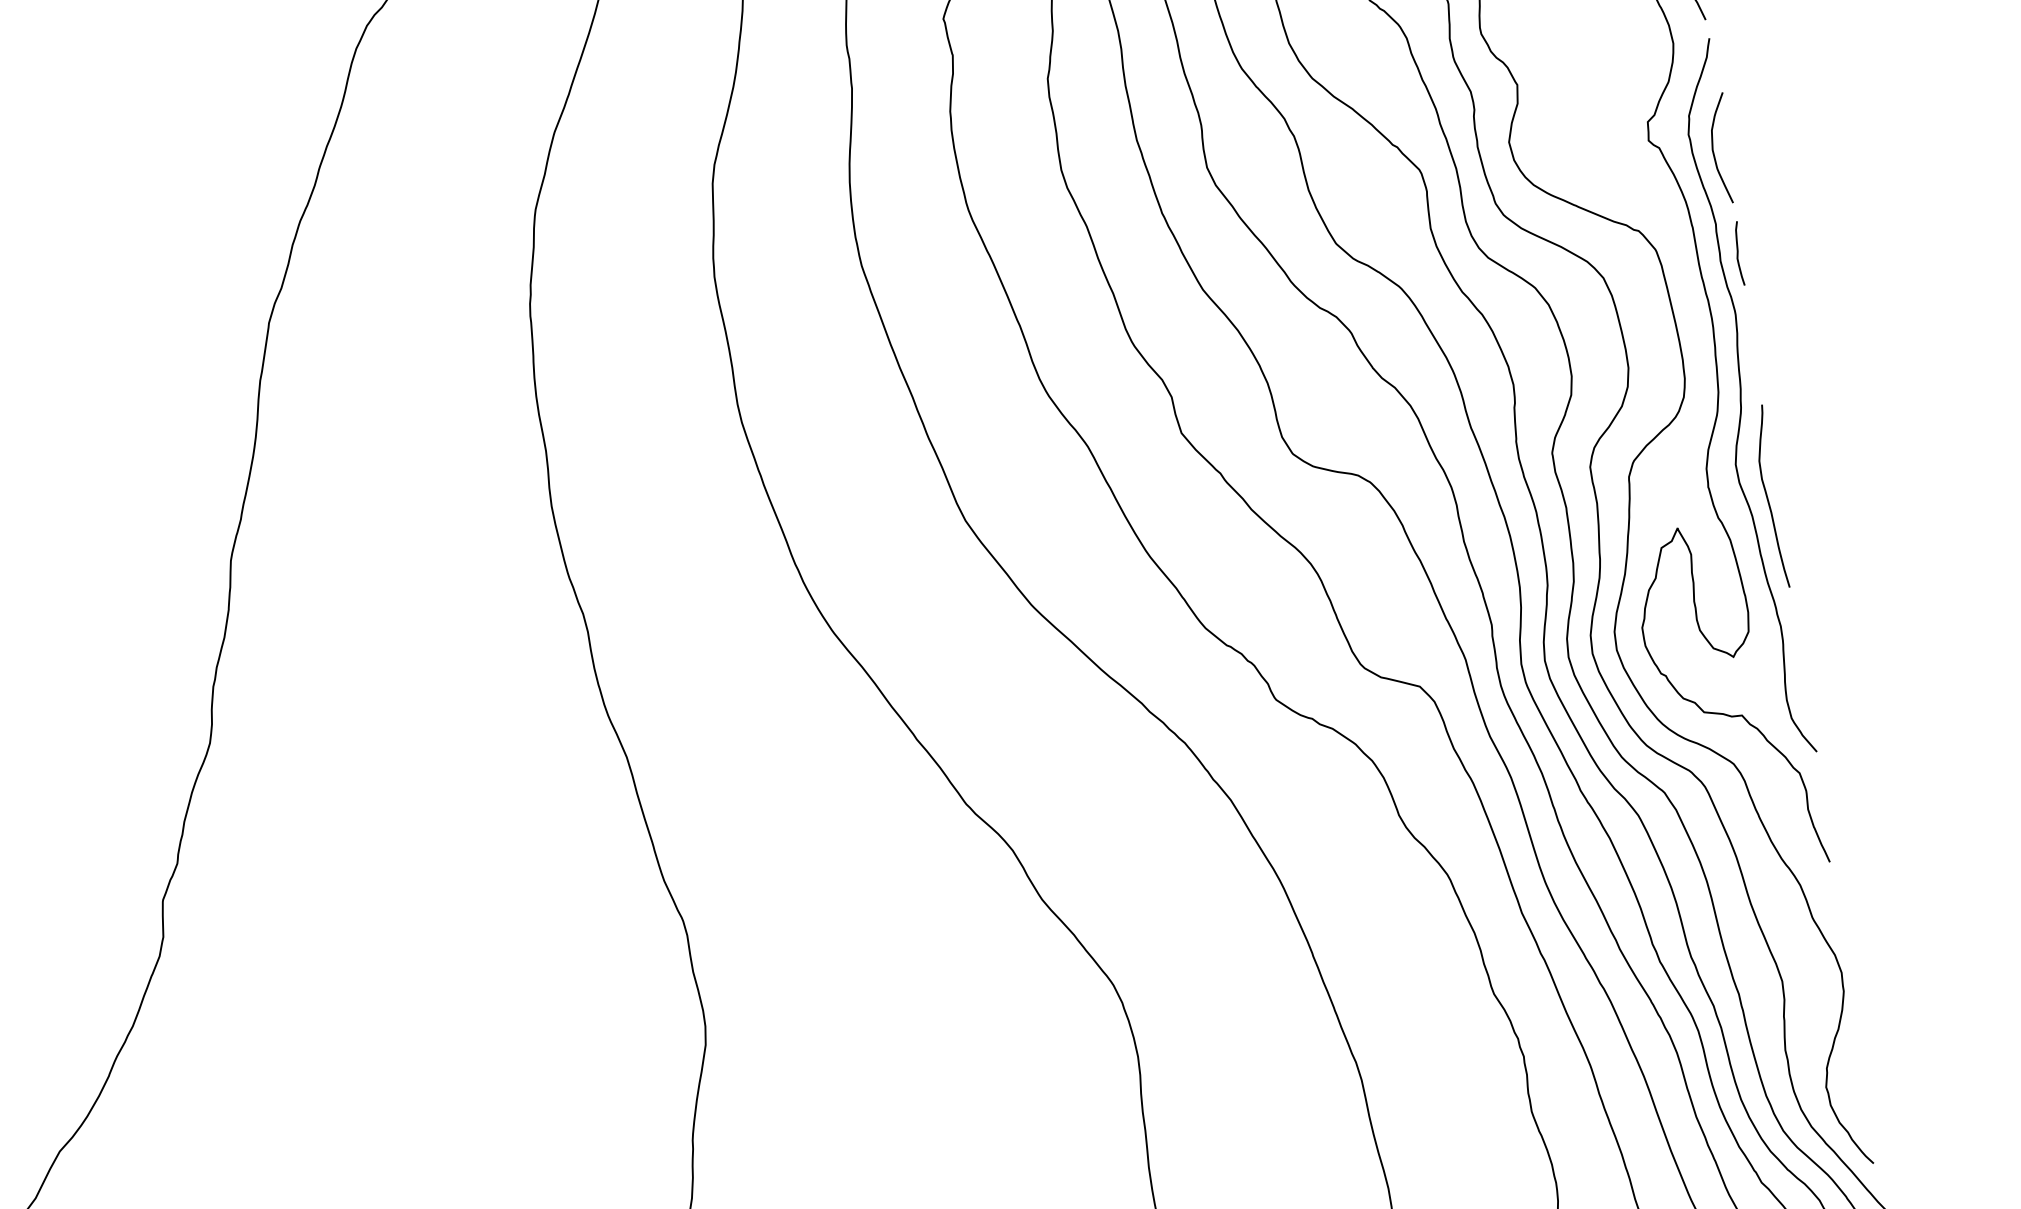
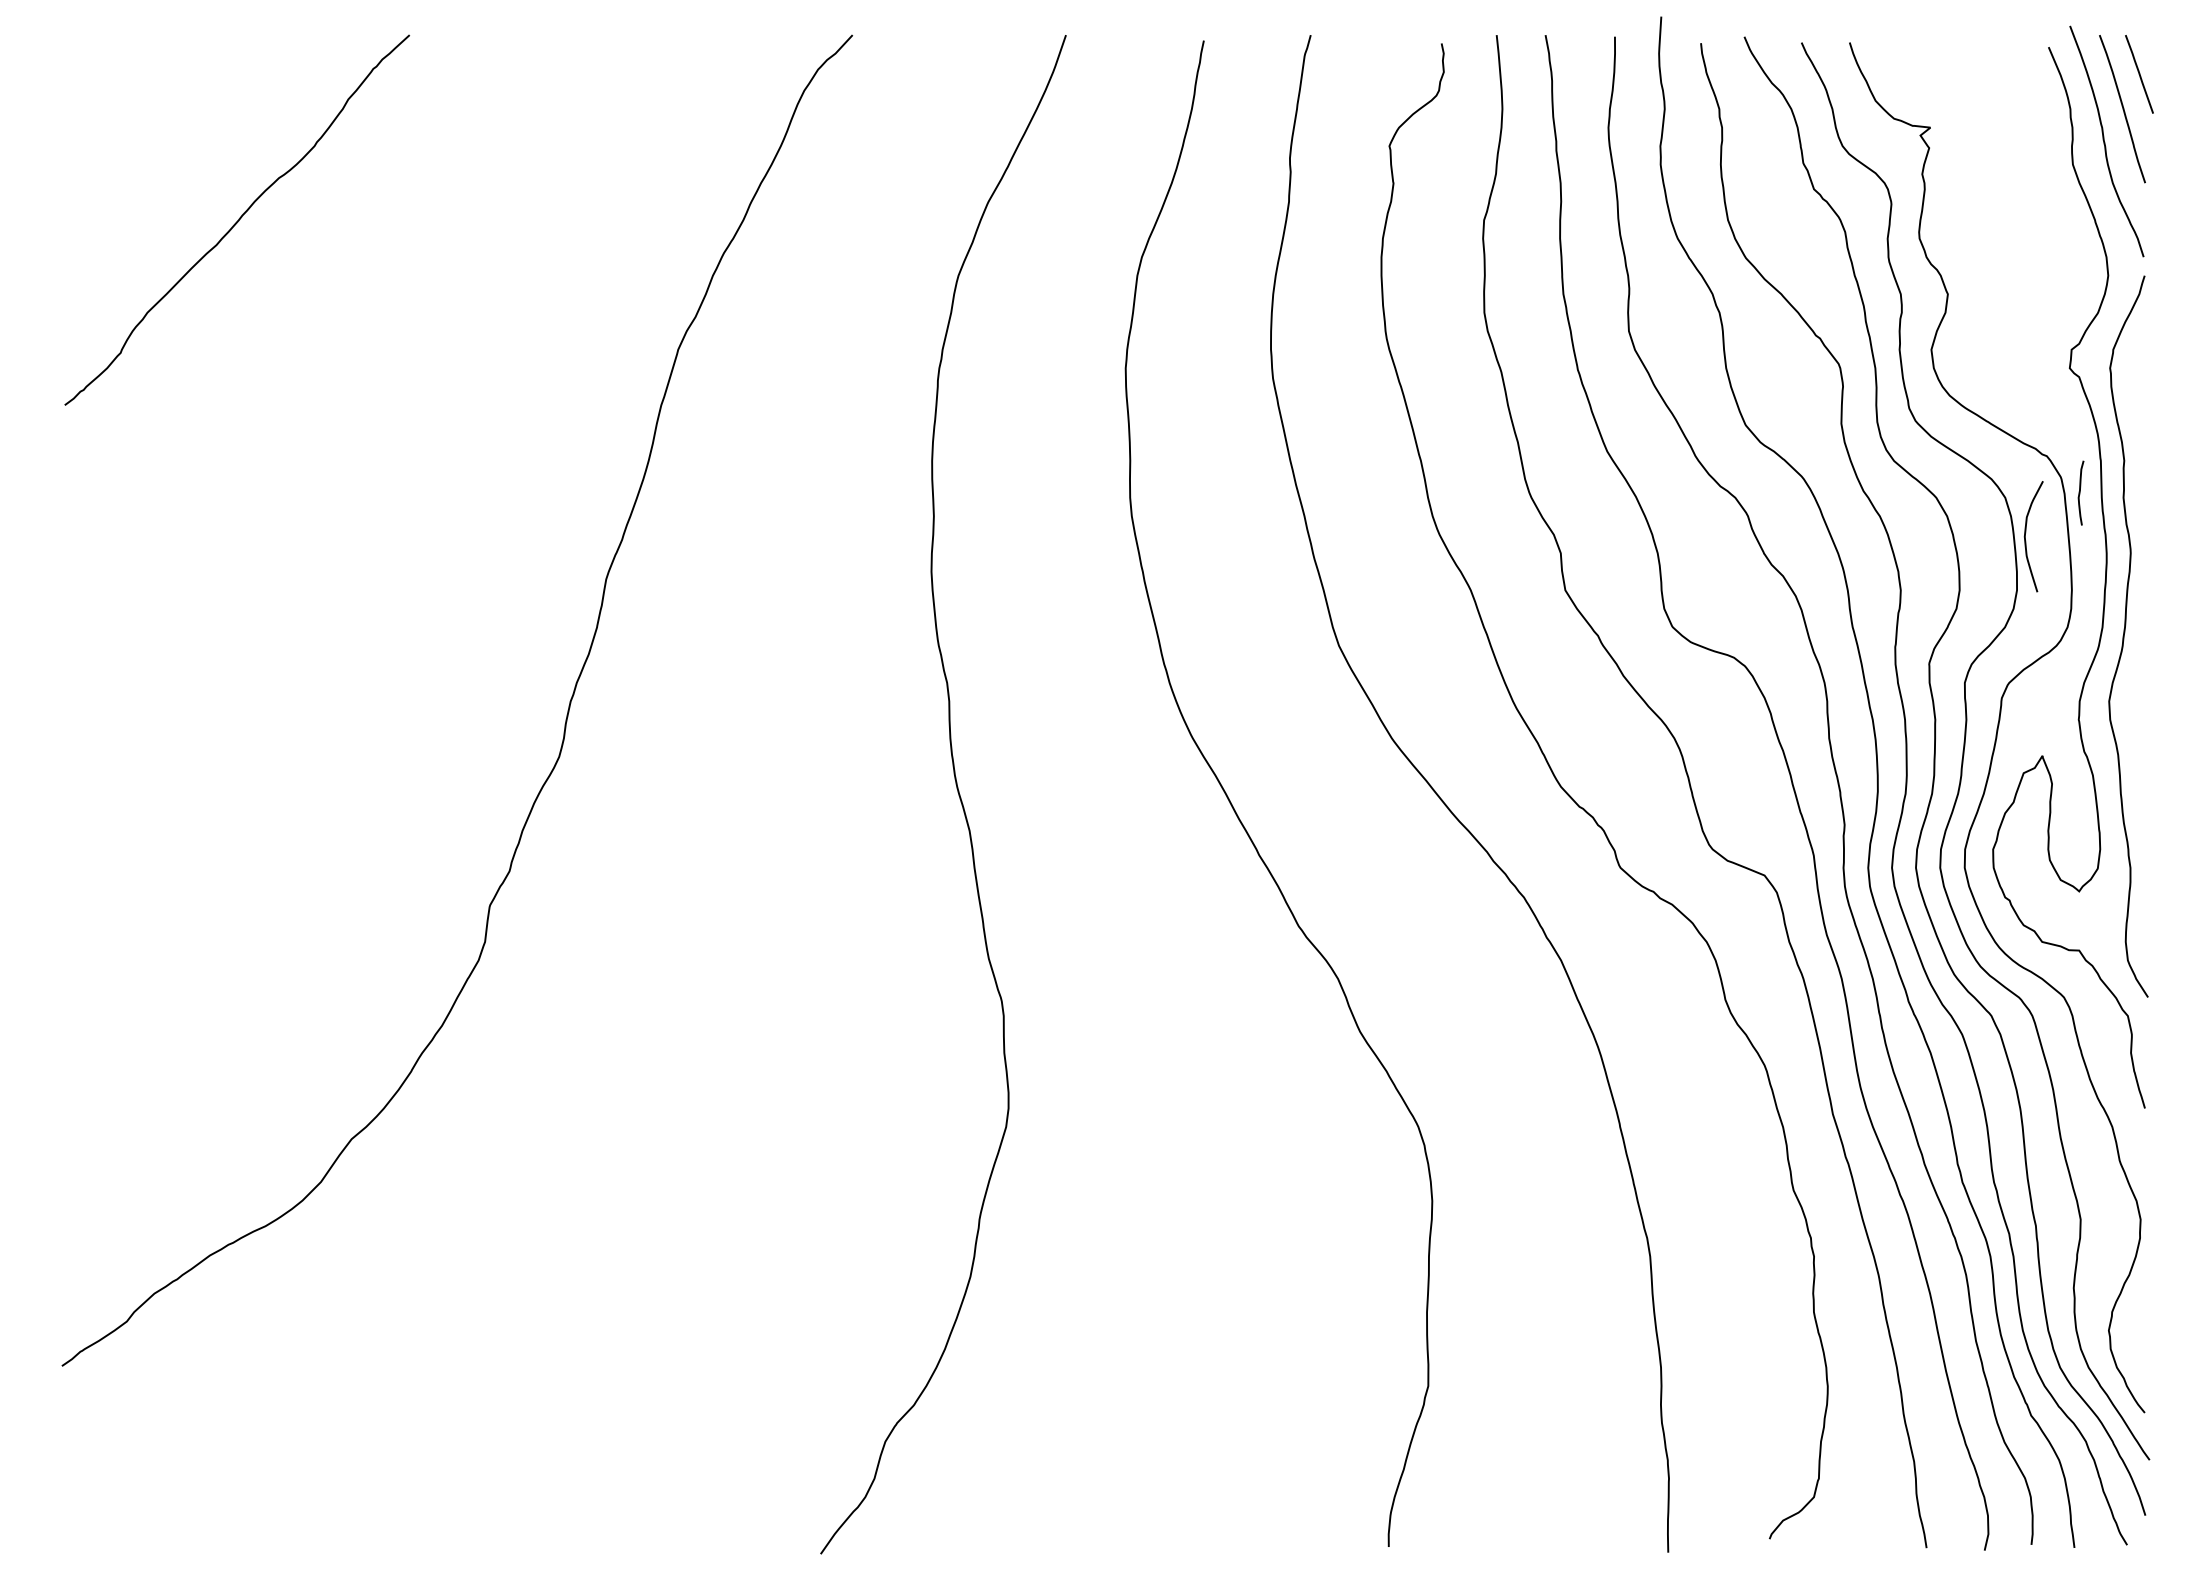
curve: (1713, 149) -> (2025, 536), moved
curve: (1738, 253) -> (2080, 492), moved
curve: (1767, 496) -> (2136, 737), removed

